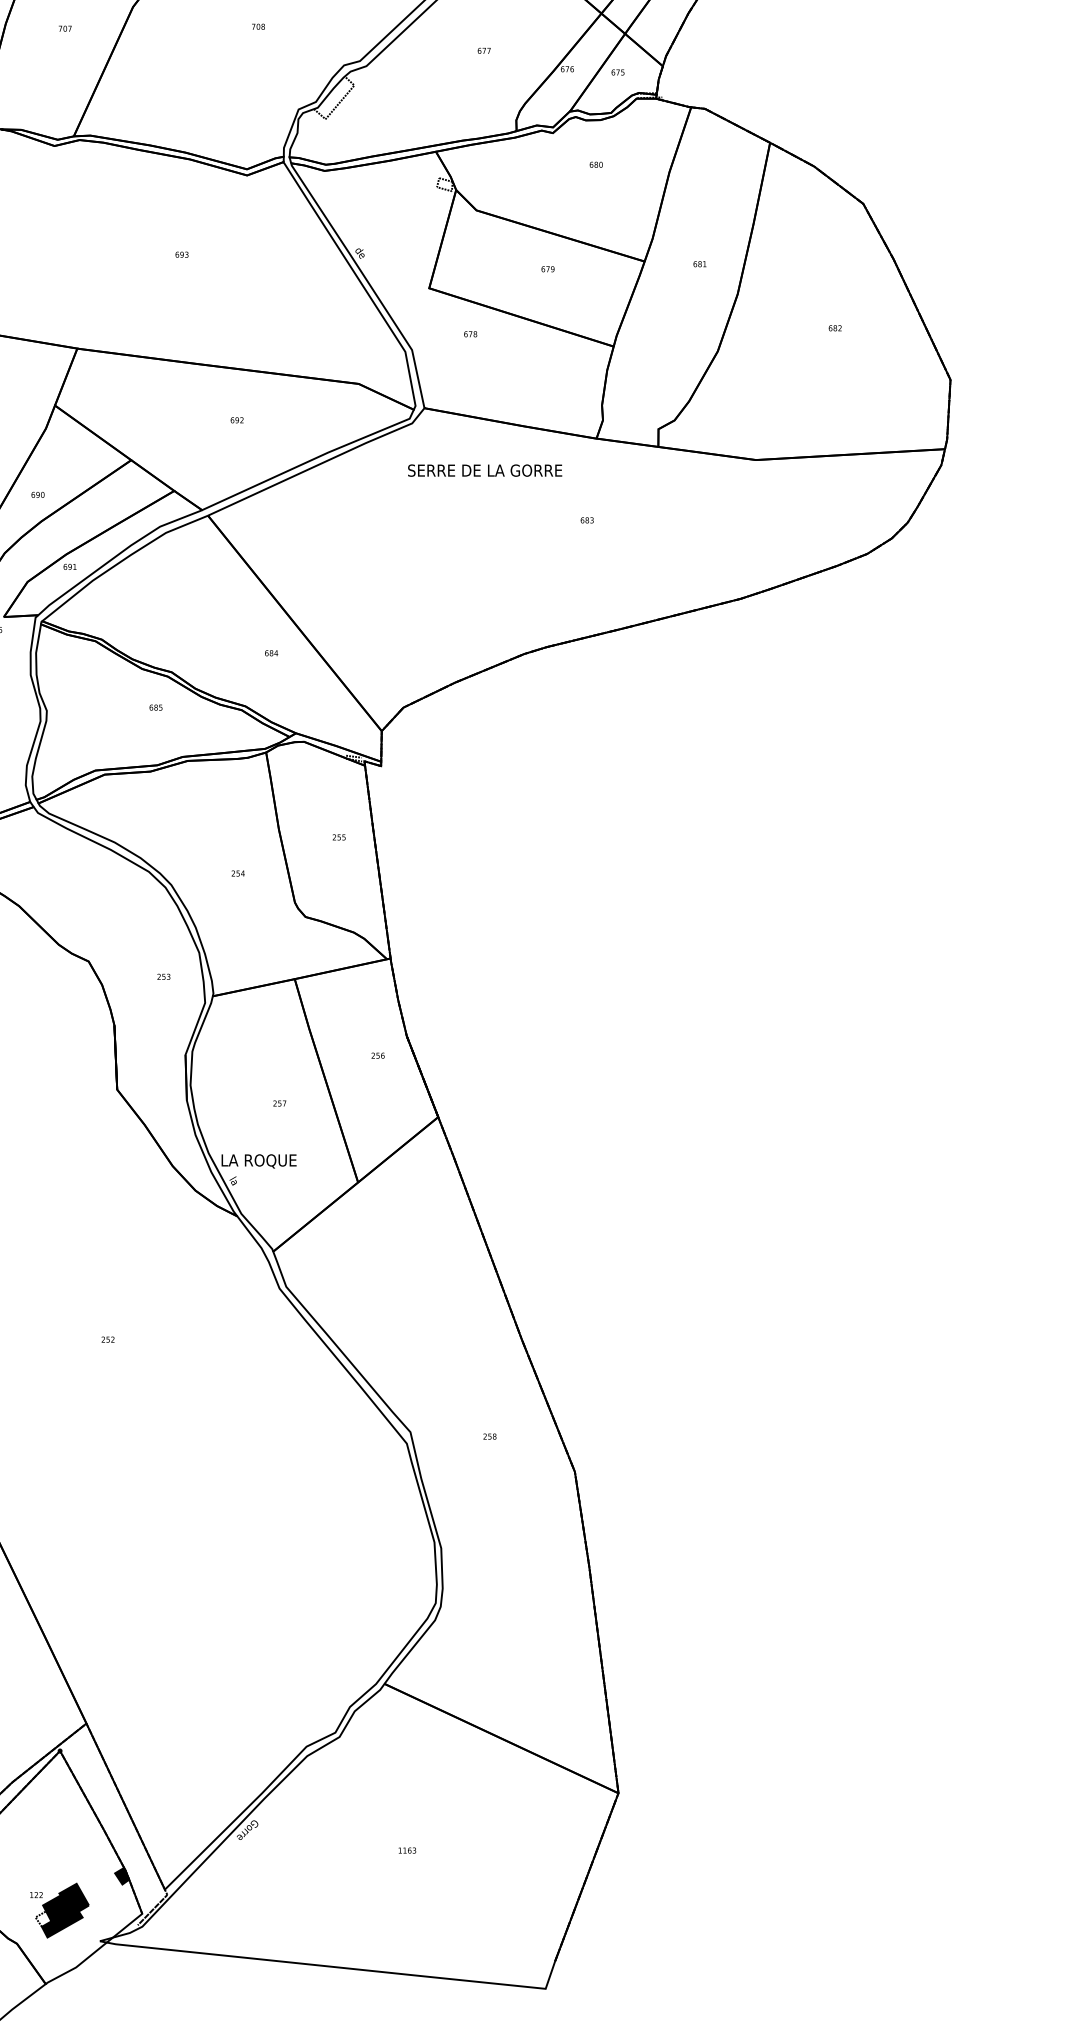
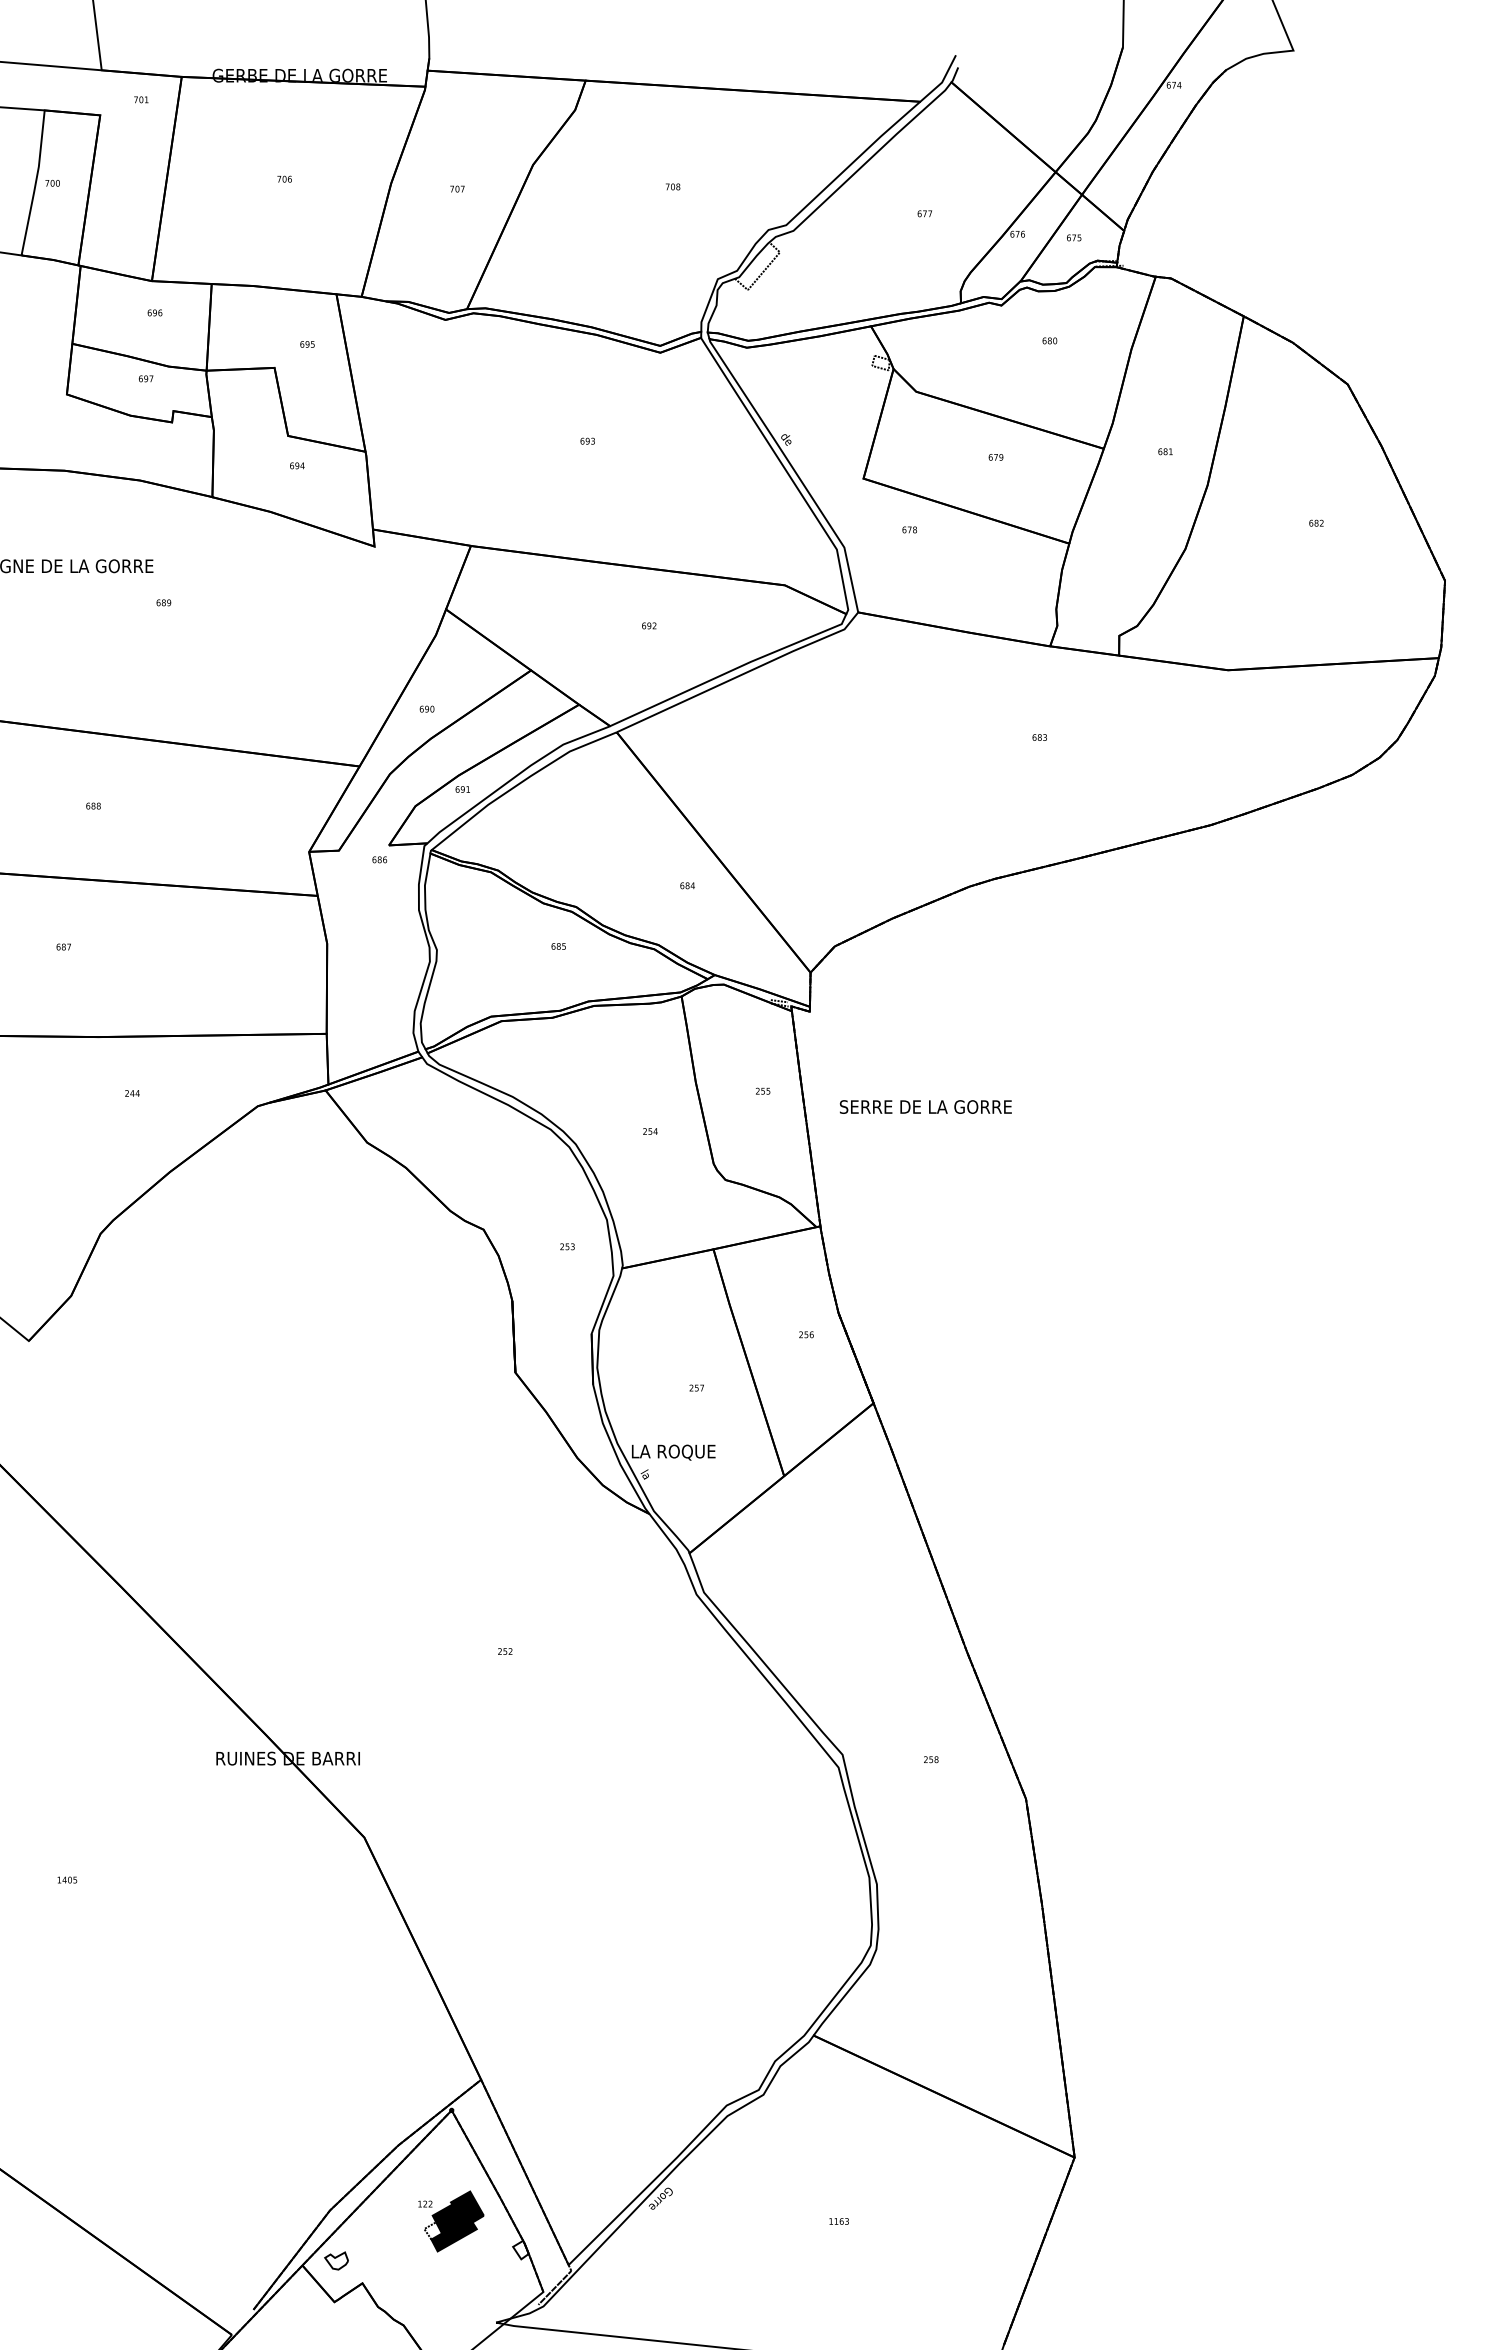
text: (484, 470) -> (925, 1106), moved
fill: (121, 1875) -> (520, 2249), removed
part: (59, 1910) -> (451, 2221), moved

